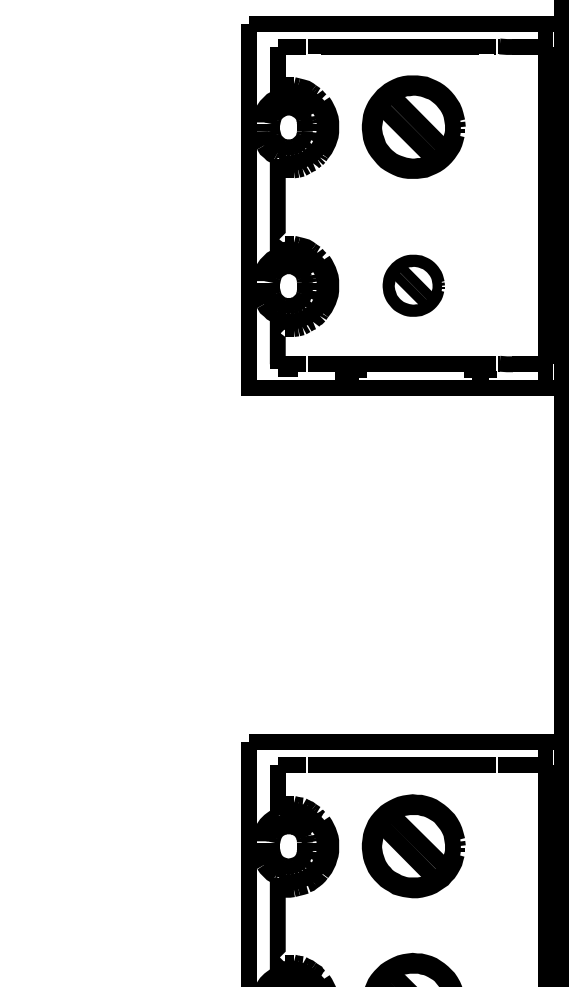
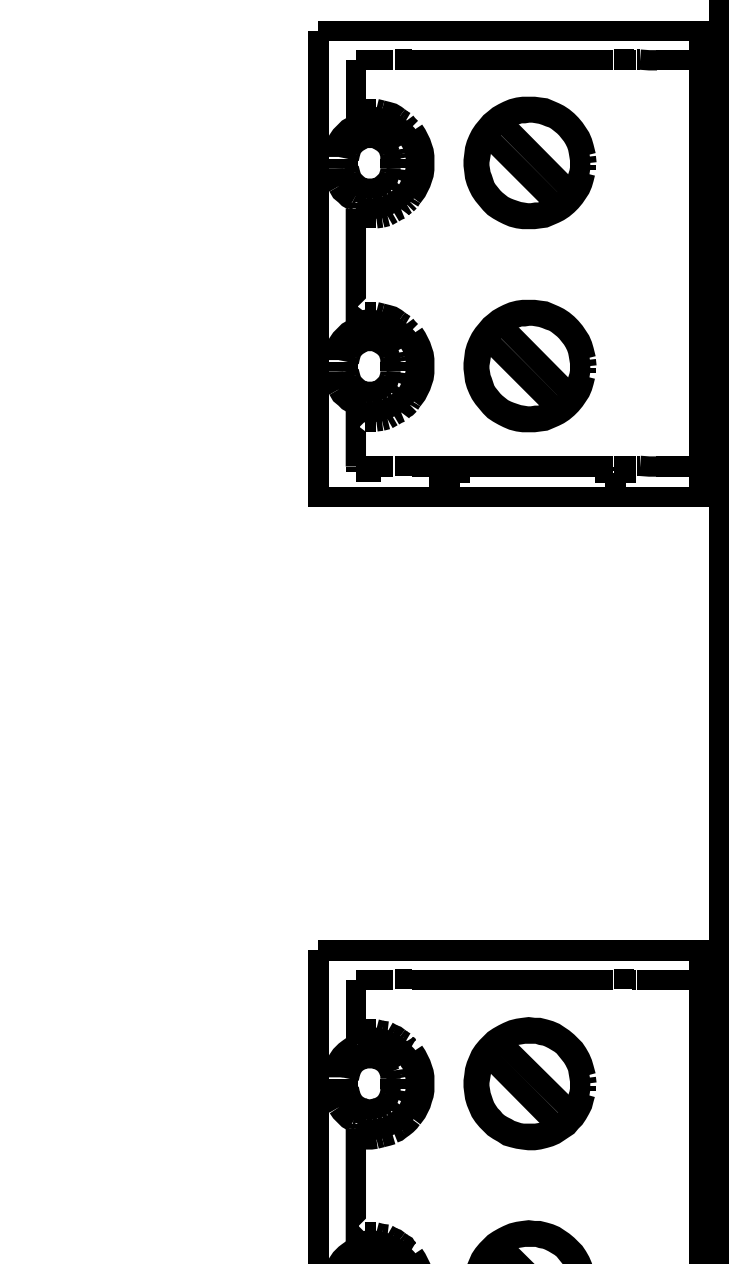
part: (413, 285) -> (529, 365), size x1.67

